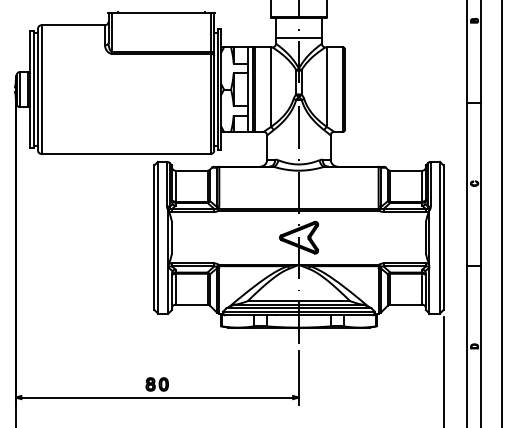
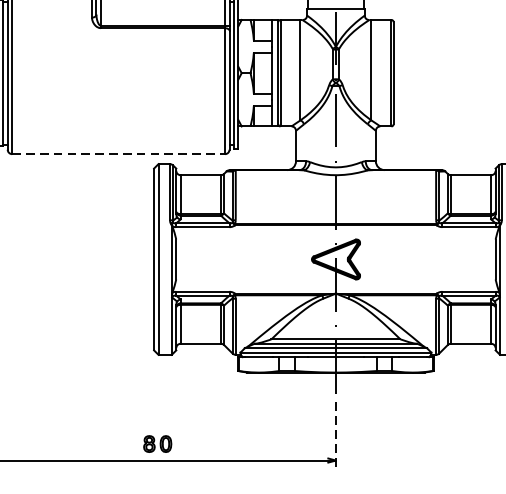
line: (126, 153) -> (119, 153), solid -> dashed
line: (298, 378) -> (335, 436), solid -> dashed

